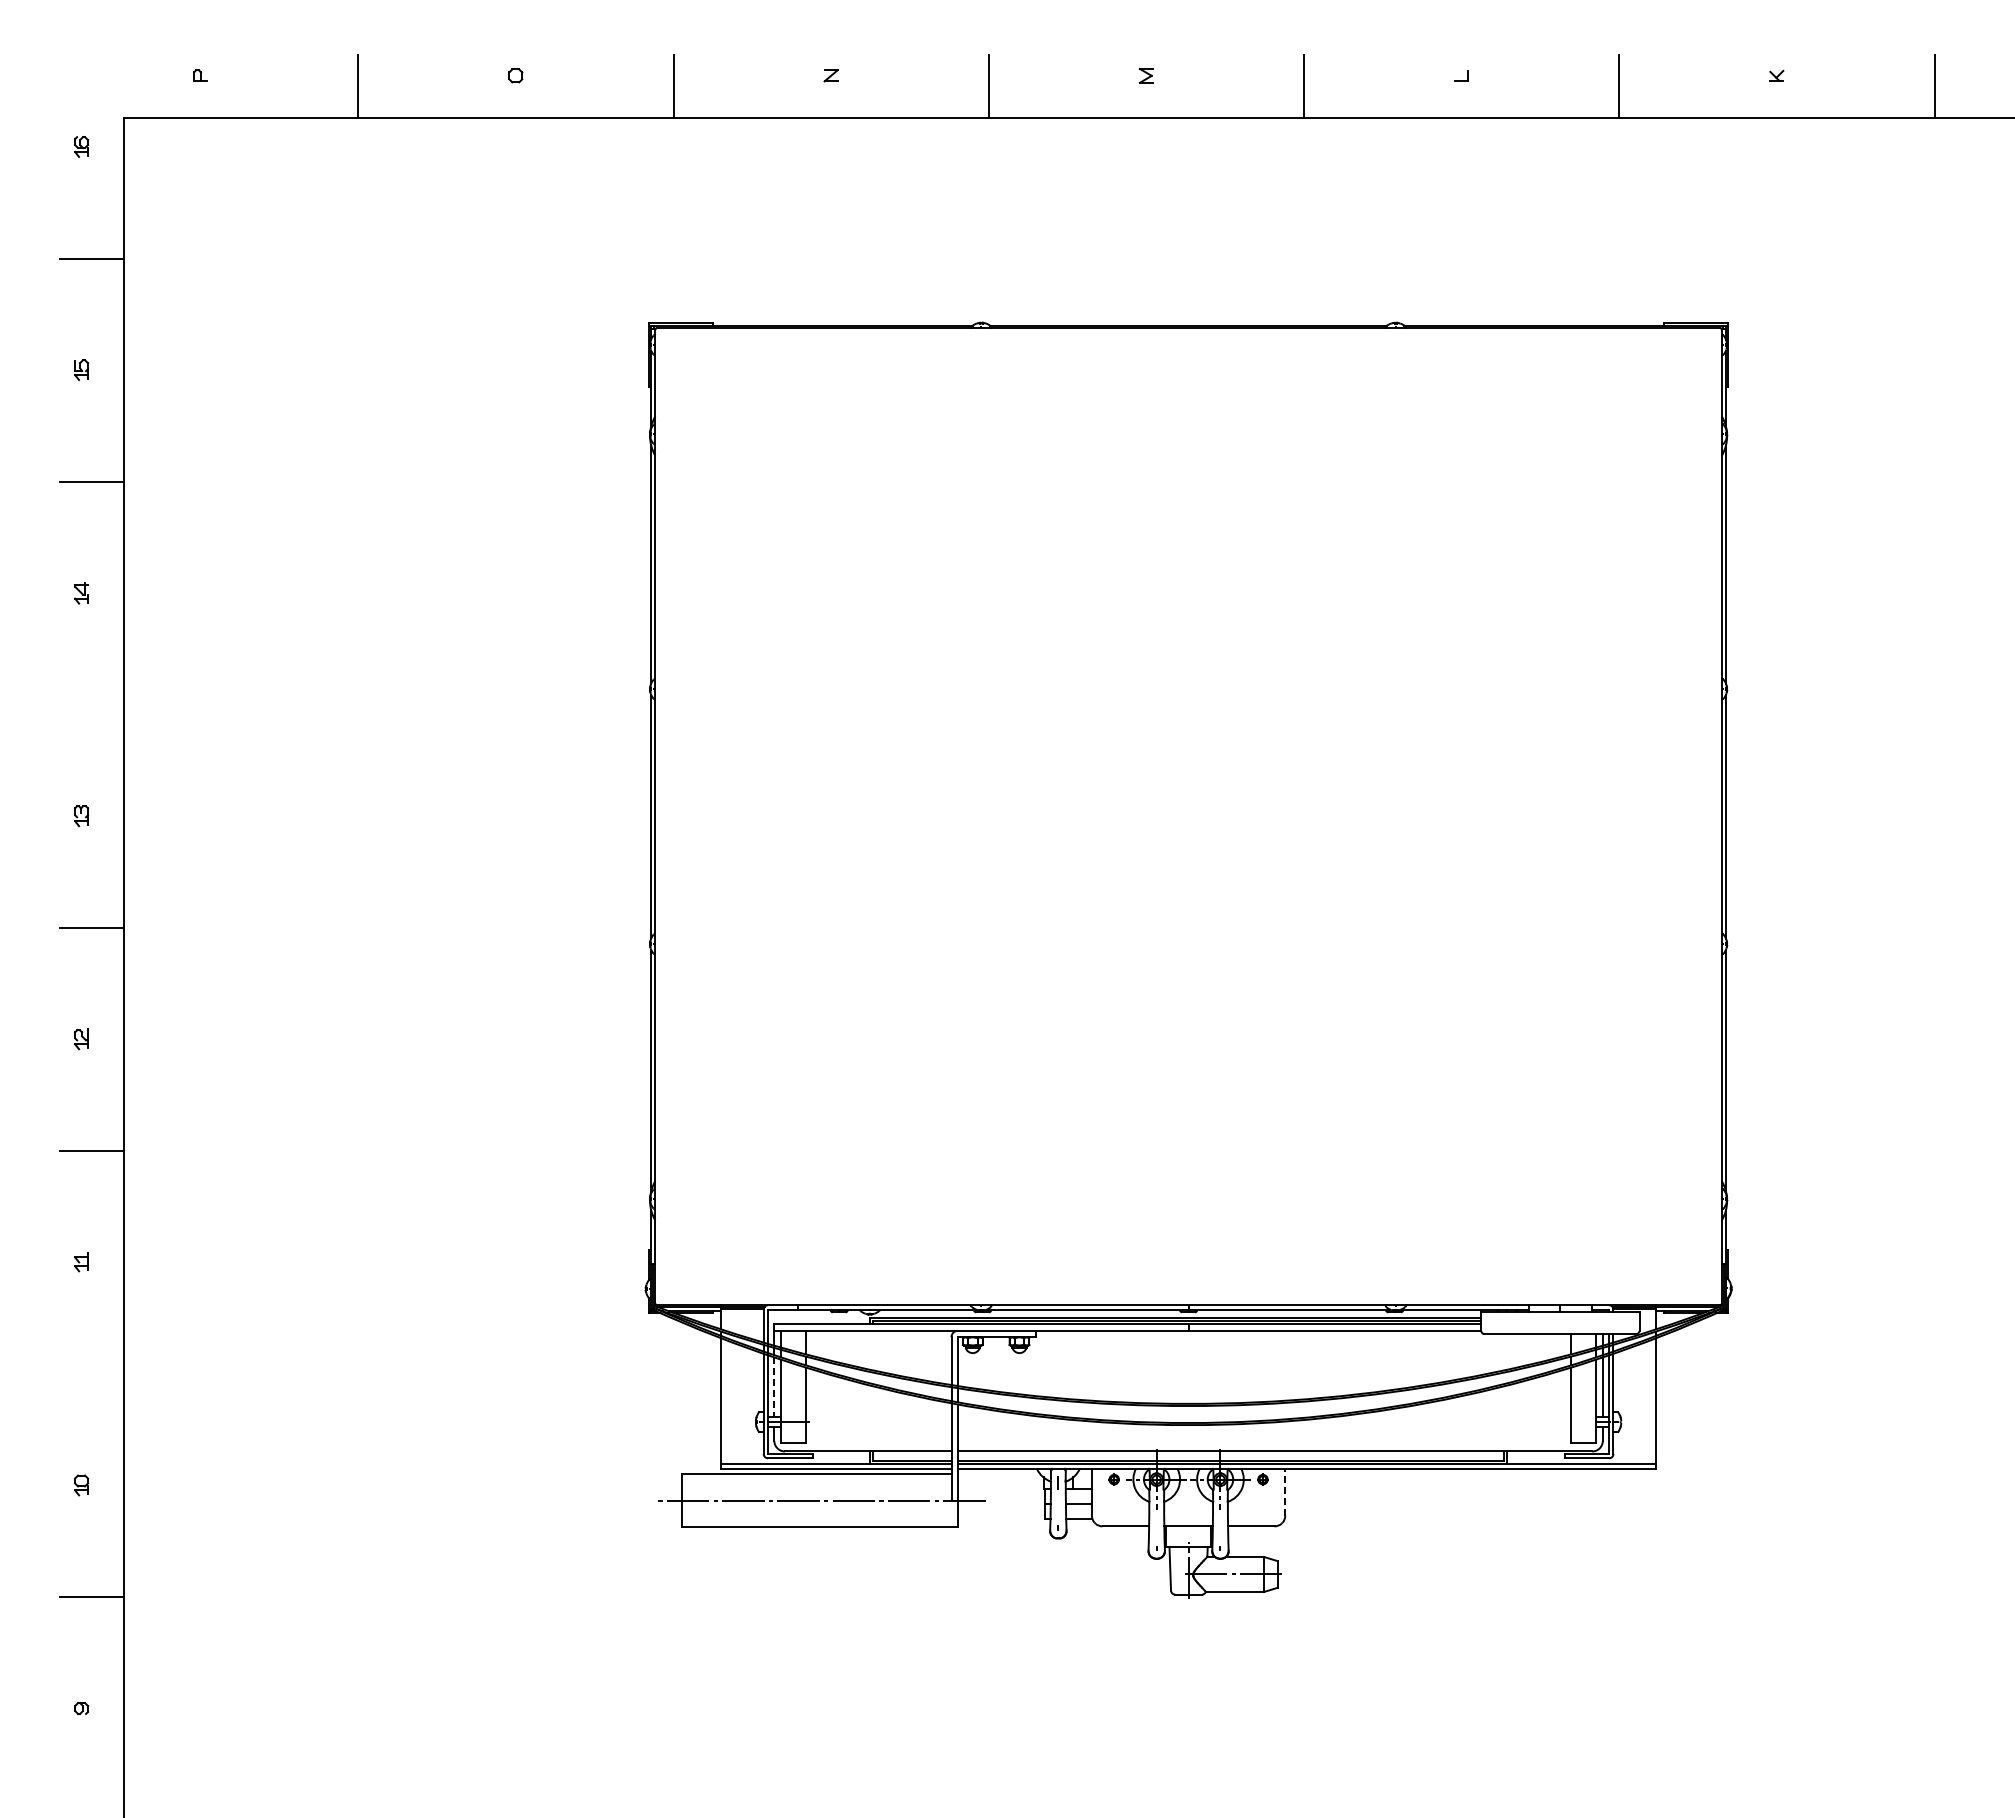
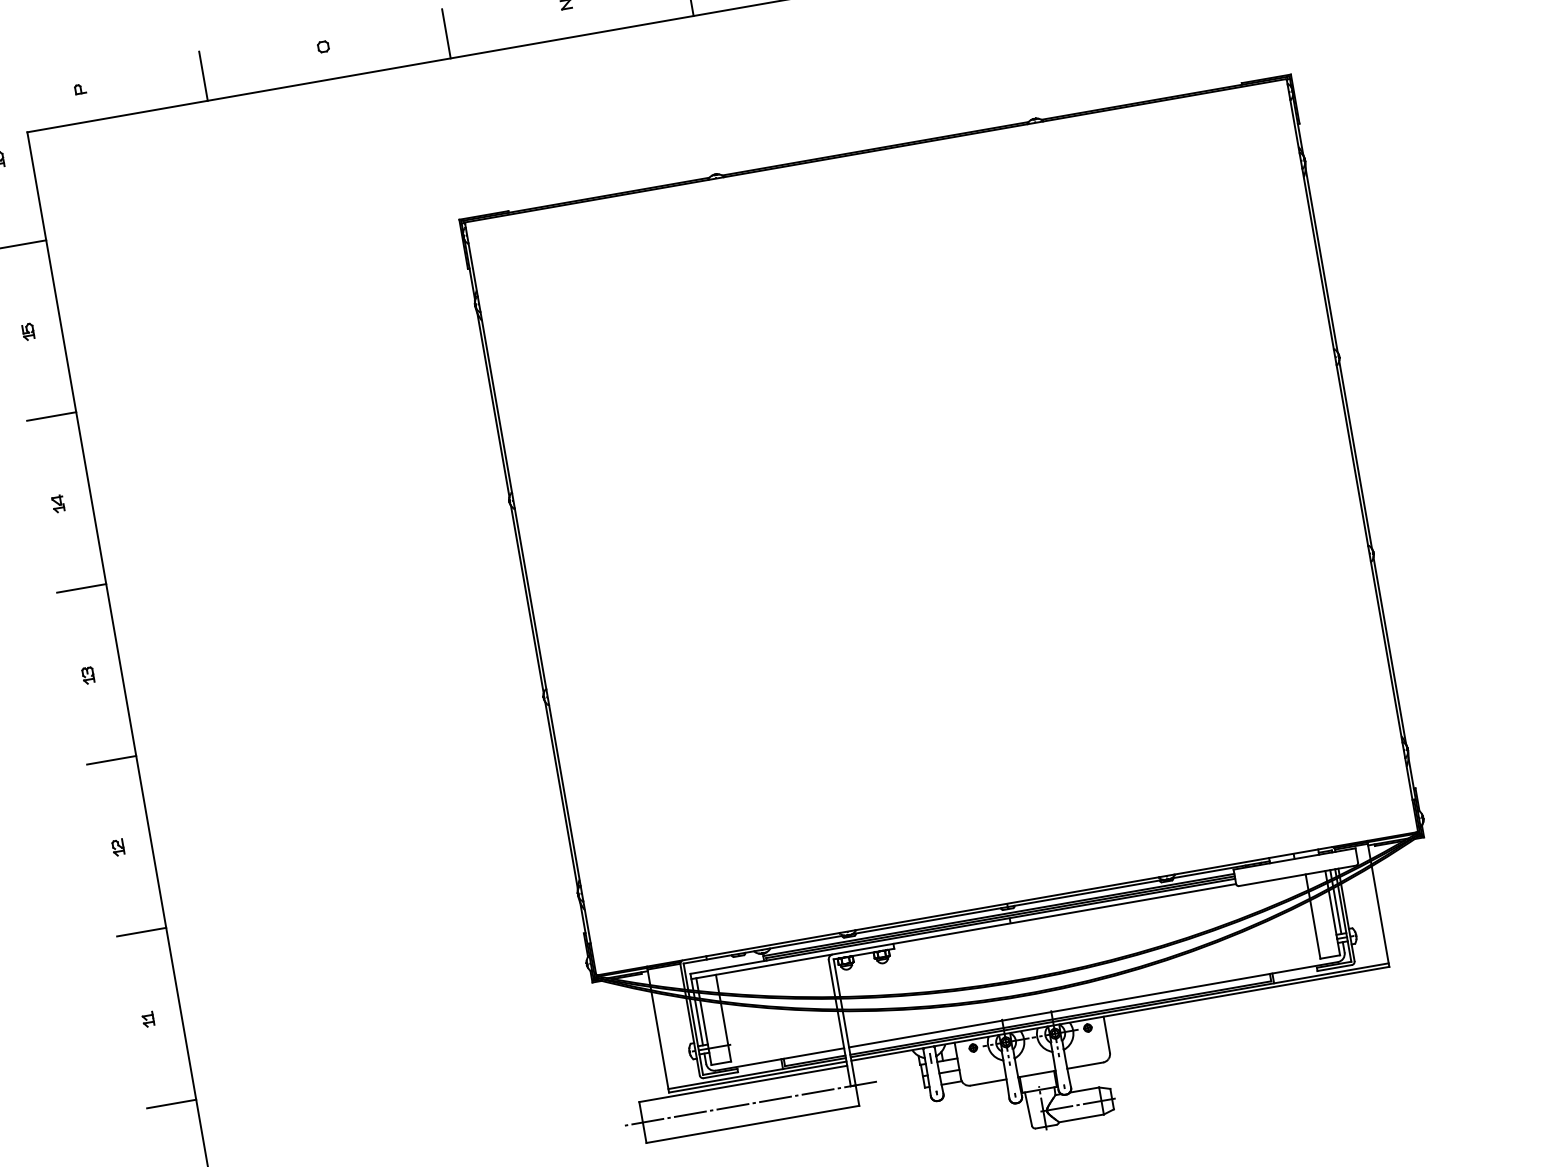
line: (92, 704) -> (81, 588), added
line: (92, 1373) -> (171, 1103), added
line: (774, 1387) -> (699, 1022), dashed -> solid
line: (1285, 1491) -> (1106, 1034), dashed -> solid

